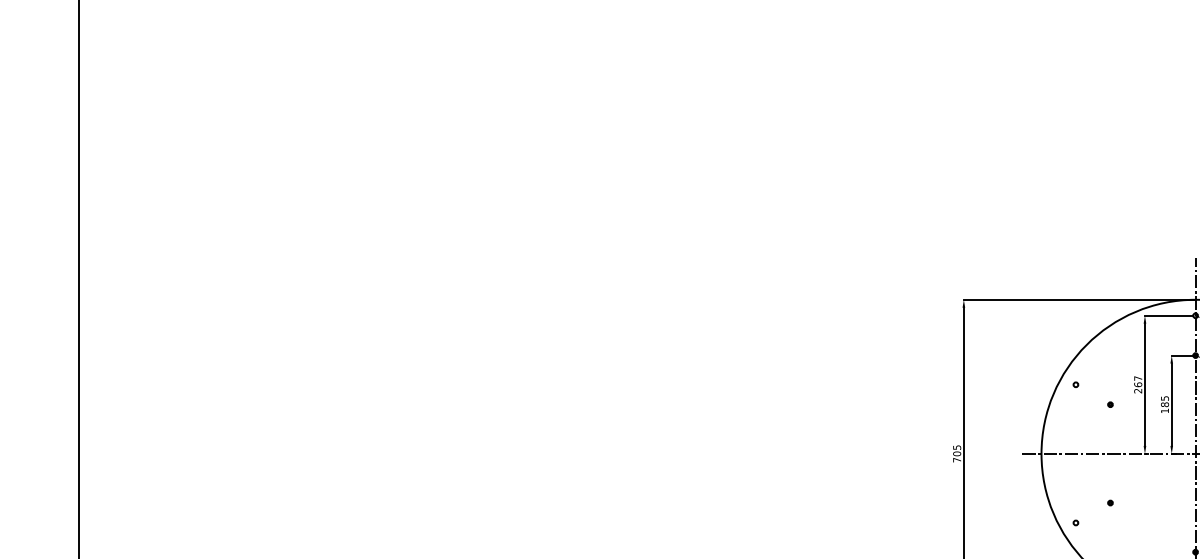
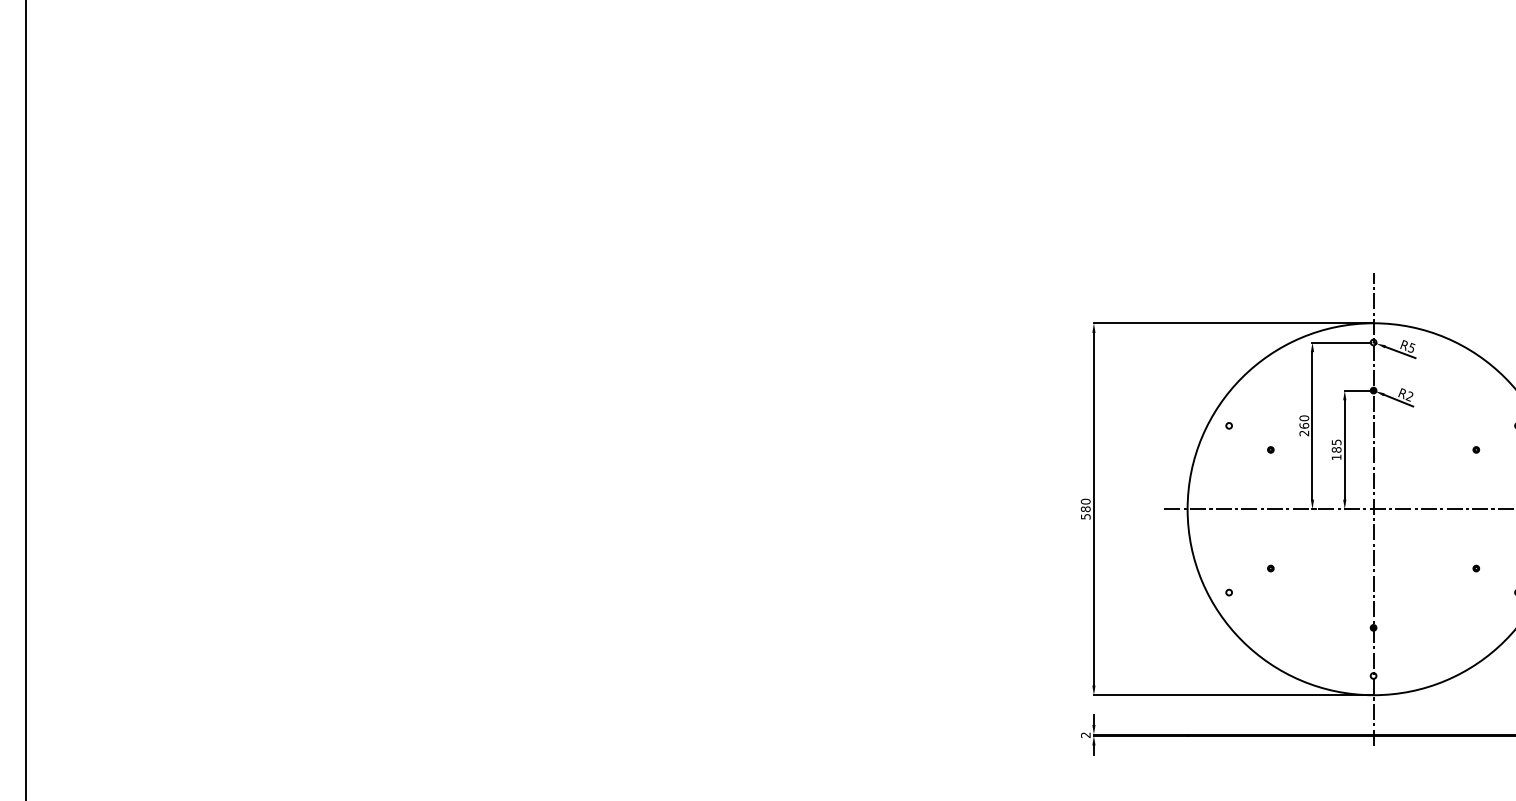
text: (1138, 378) -> (1304, 418), 267 -> 260
text: (956, 453) -> (1085, 508), 705 -> 580

